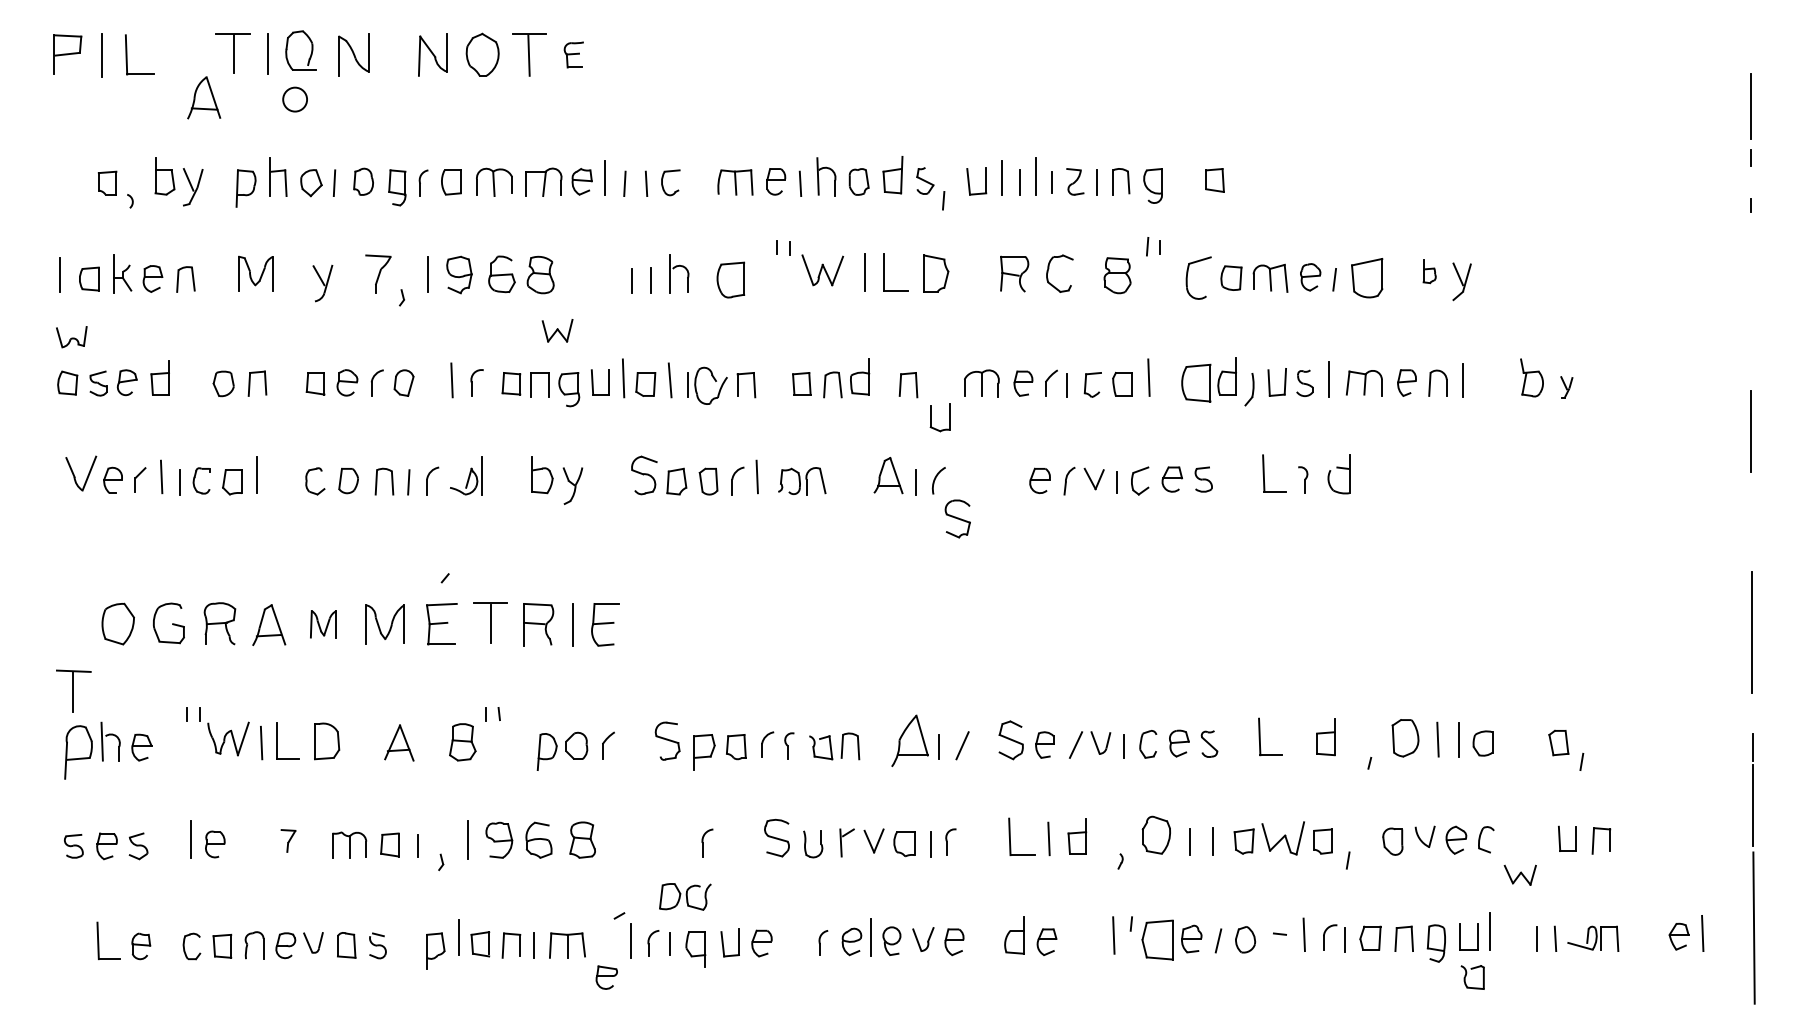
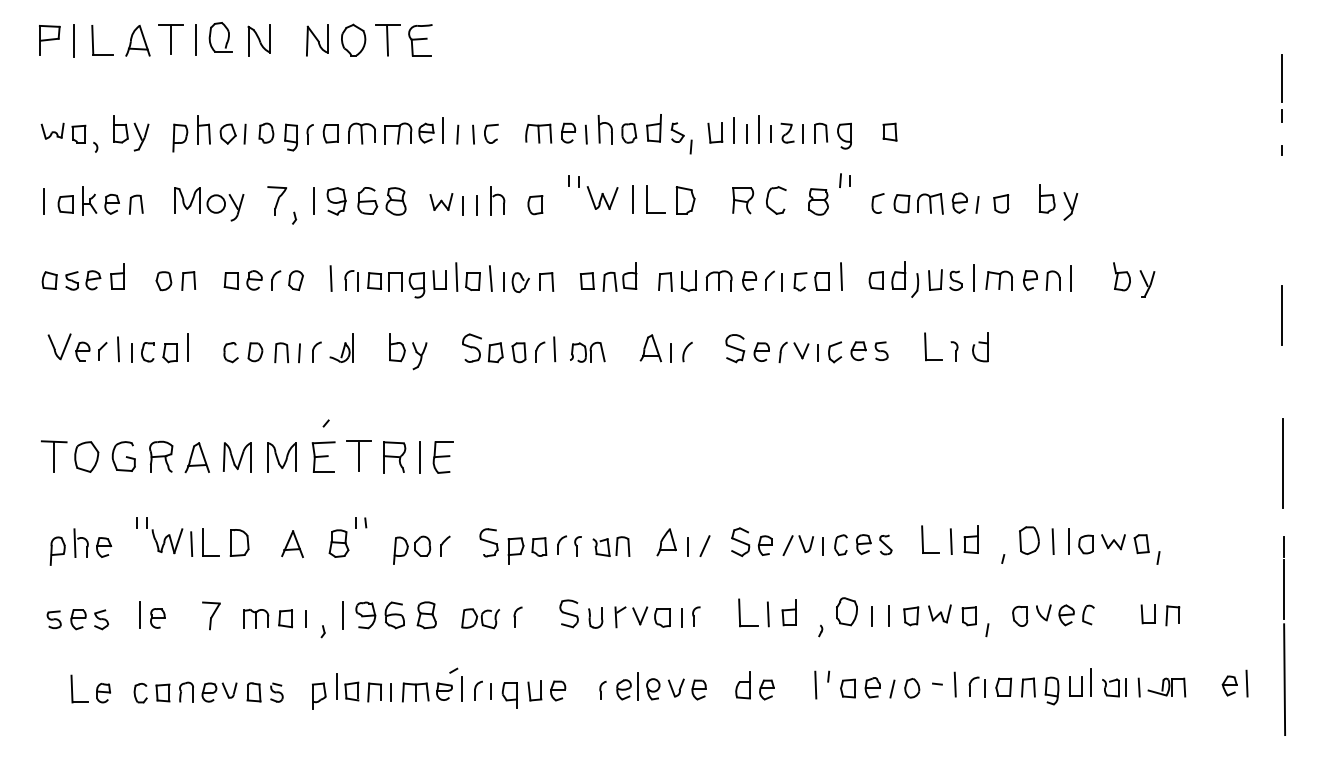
part: (573, 54) -> (420, 39), size x1.67
part: (204, 97) -> (138, 40), moved
circle: (294, 99) -> (215, 203), moved
part: (1429, 271) -> (1046, 198), size x1.67
part: (1198, 277) -> (877, 203), size x0.62
part: (1366, 278) -> (1000, 203), size x0.62
part: (730, 279) -> (535, 204), size x0.71
part: (557, 330) -> (441, 201), moved
part: (71, 337) -> (52, 131), moved
part: (1195, 382) -> (875, 280), size x0.62
line: (489, 384) -> (358, 281), added
part: (711, 385) -> (521, 282), size x0.71
part: (1566, 387) -> (1147, 283), size x1.67
part: (931, 417) -> (682, 280), moved
part: (957, 518) -> (734, 348), moved
part: (323, 624) -> (237, 457), size x1.43
part: (73, 690) -> (53, 455), moved
line: (1298, 739) -> (951, 541), added
part: (909, 740) -> (666, 542), size x0.71
part: (78, 752) -> (57, 551), size x0.71
part: (1283, 837) -> (940, 613), size x0.71
part: (288, 840) -> (211, 615), size x1.67
part: (1519, 874) -> (1112, 541), moved
part: (685, 896) -> (480, 618), moved
part: (1157, 940) -> (847, 688), size x0.62
part: (1466, 976) -> (1106, 687), moved
part: (606, 977) -> (444, 691), moved

